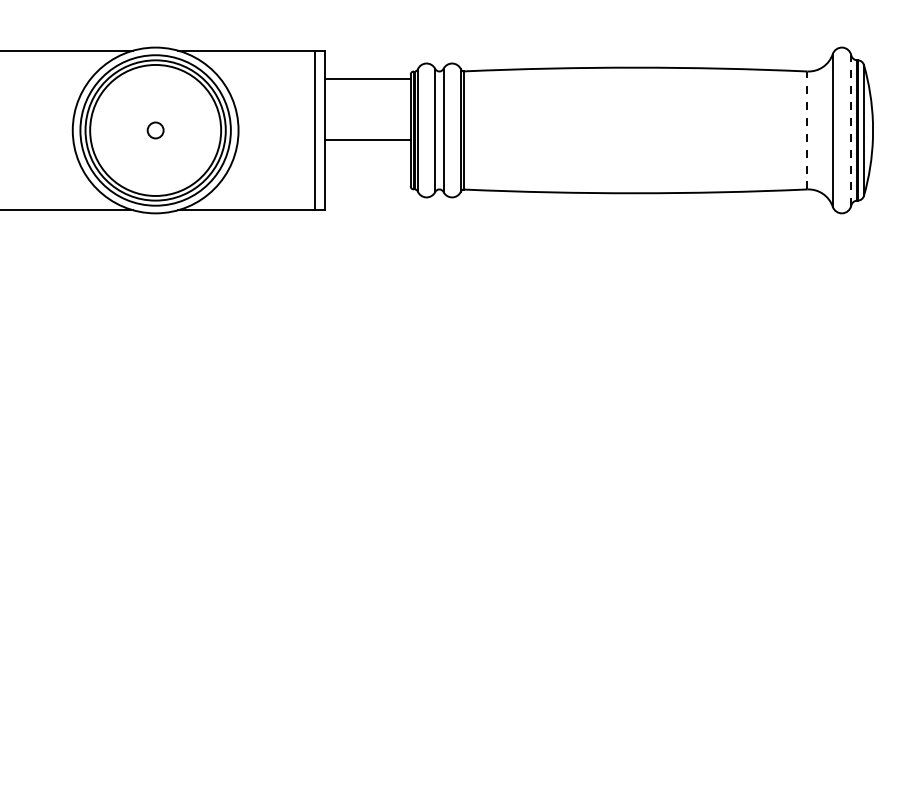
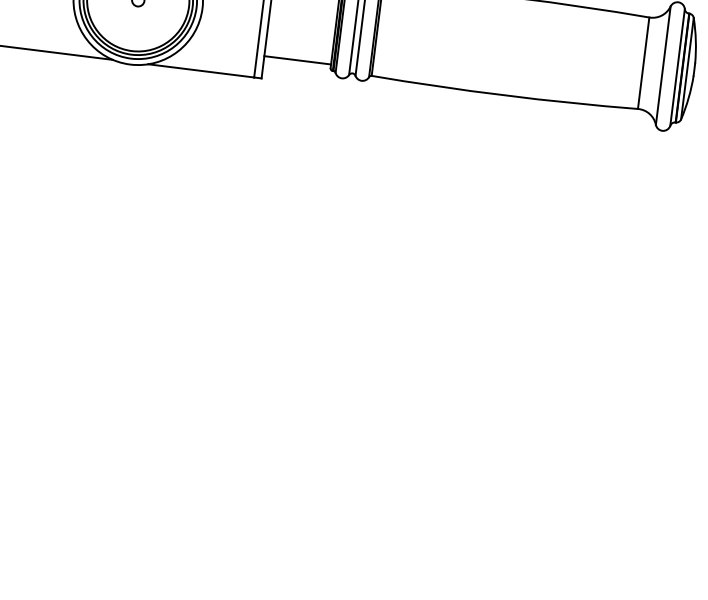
line: (851, 129) -> (677, 66), dashed -> solid
line: (807, 130) -> (643, 63), dashed -> solid
line: (367, 140) -> (297, 60), moved

